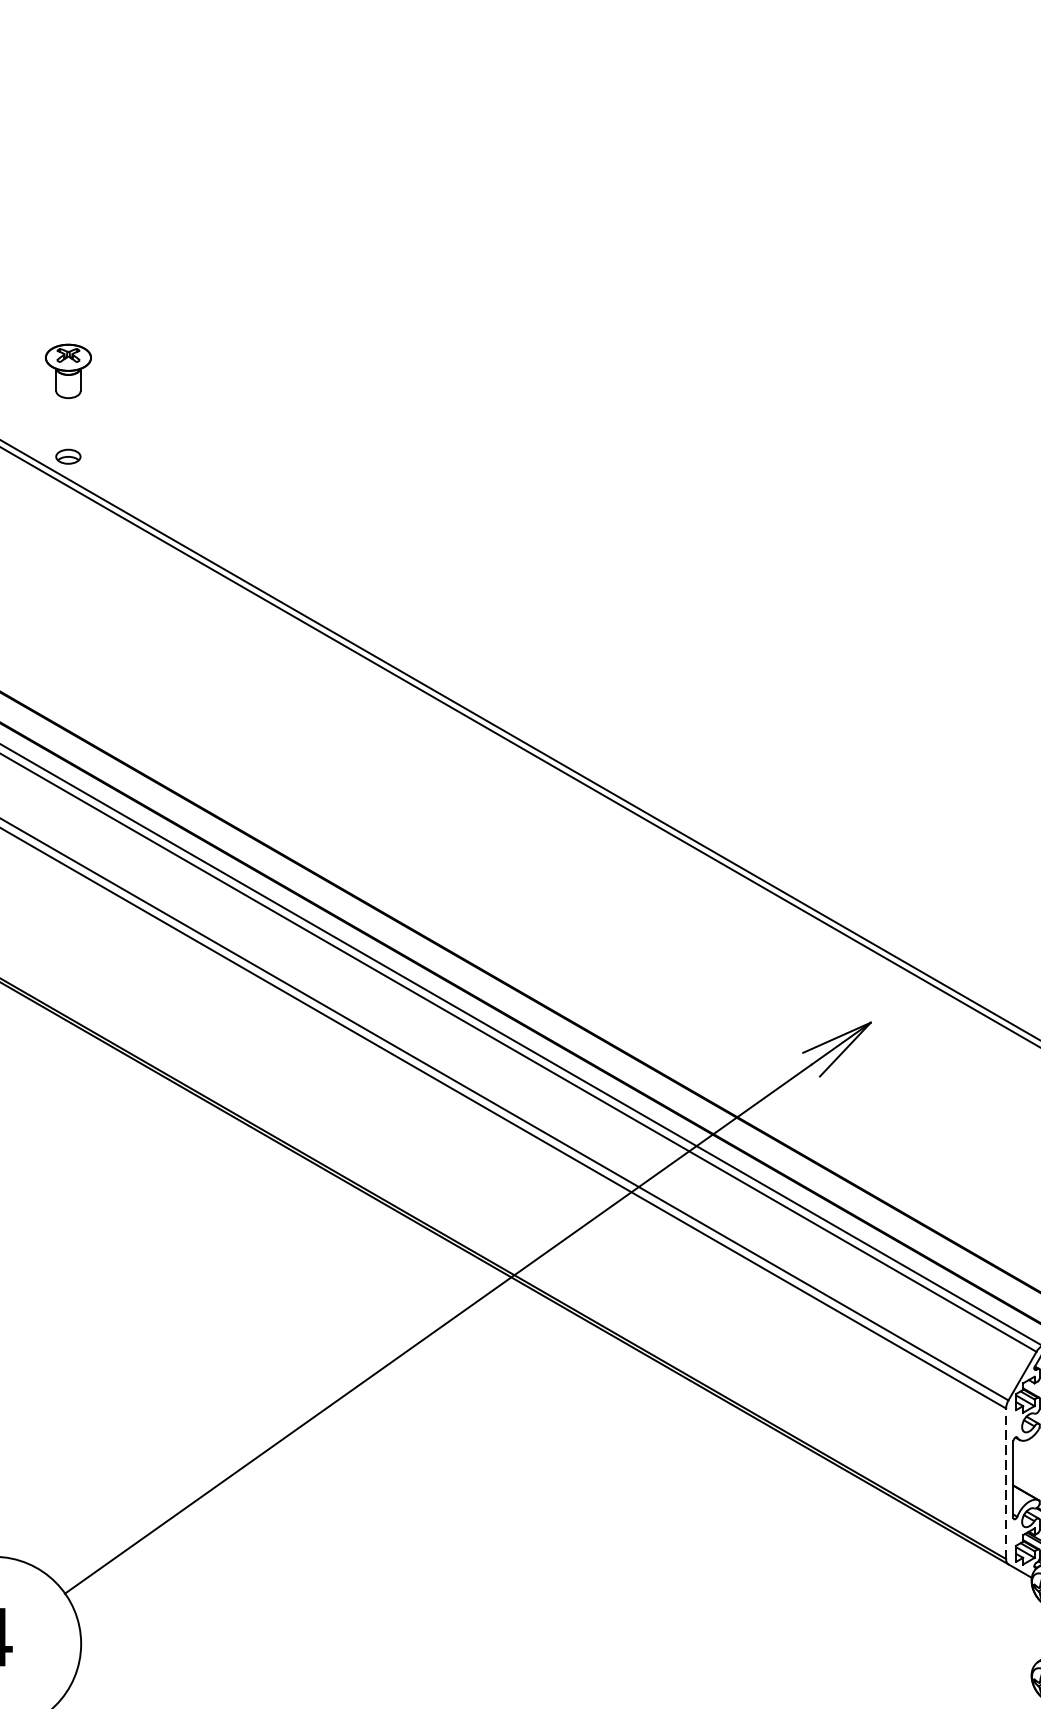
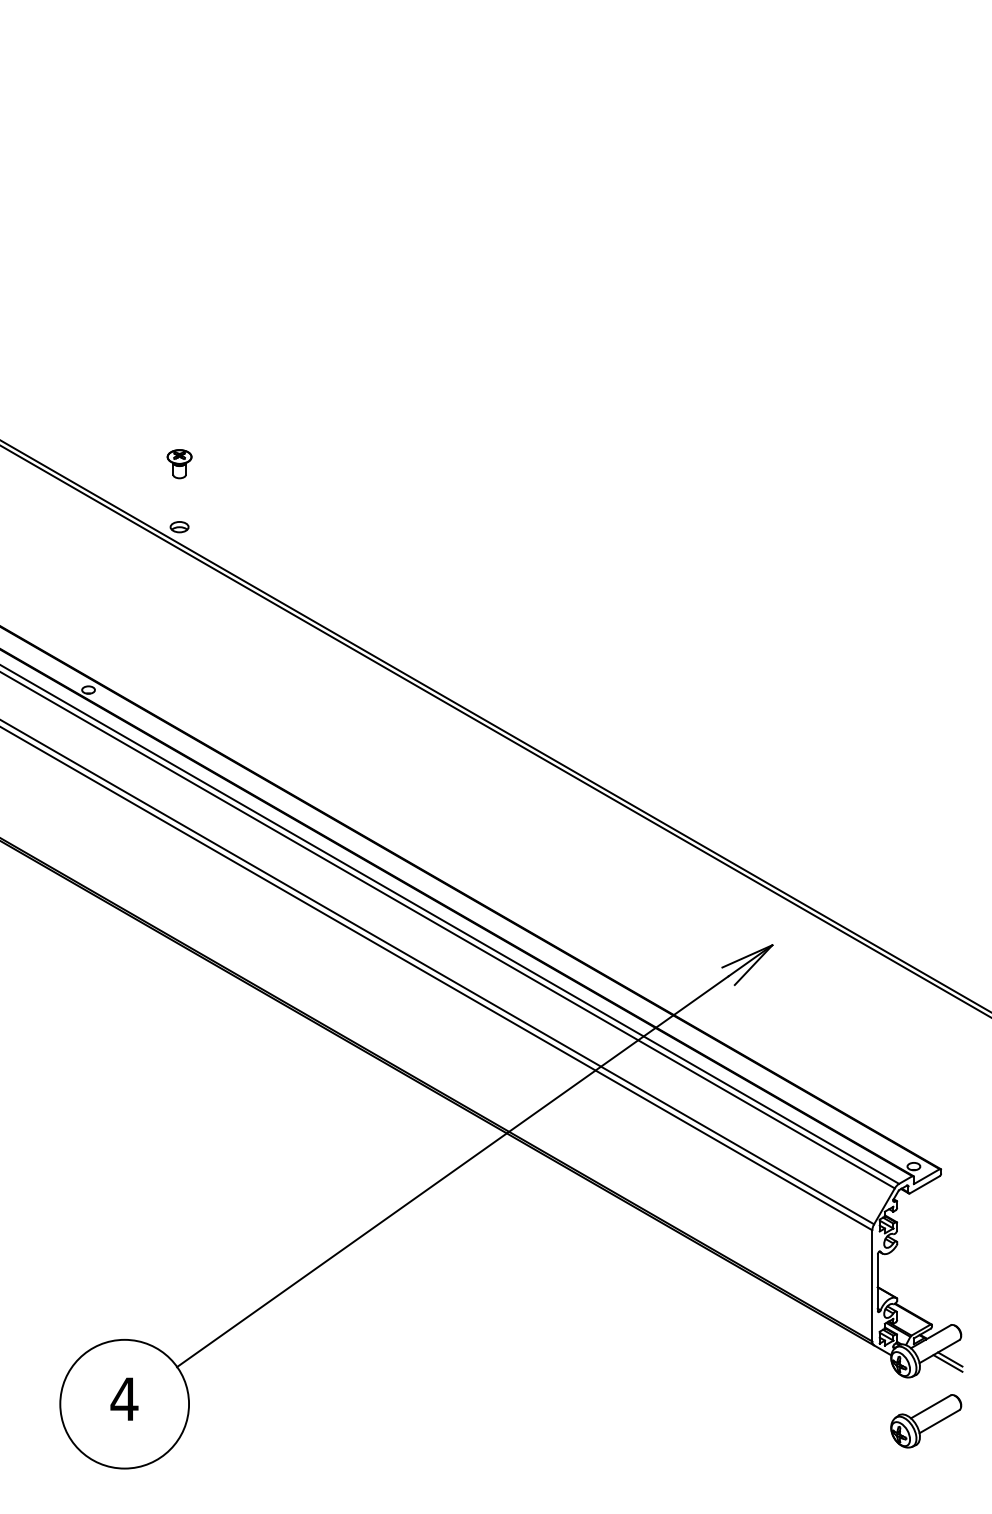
part: (68, 371) -> (179, 464), size x0.71
line: (1006, 1483) -> (872, 1285), dashed -> solid

